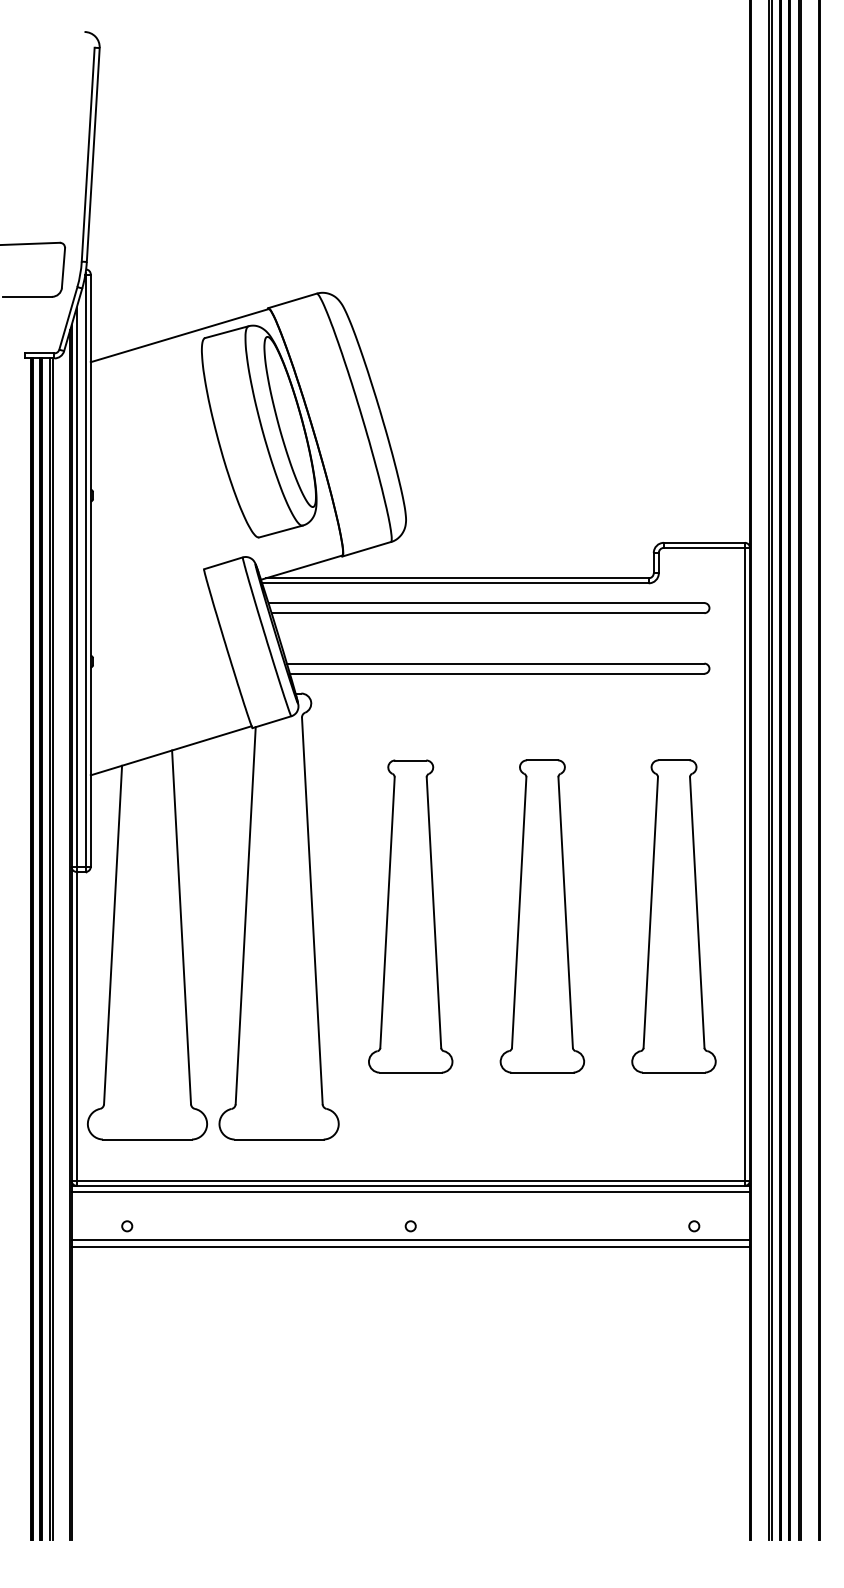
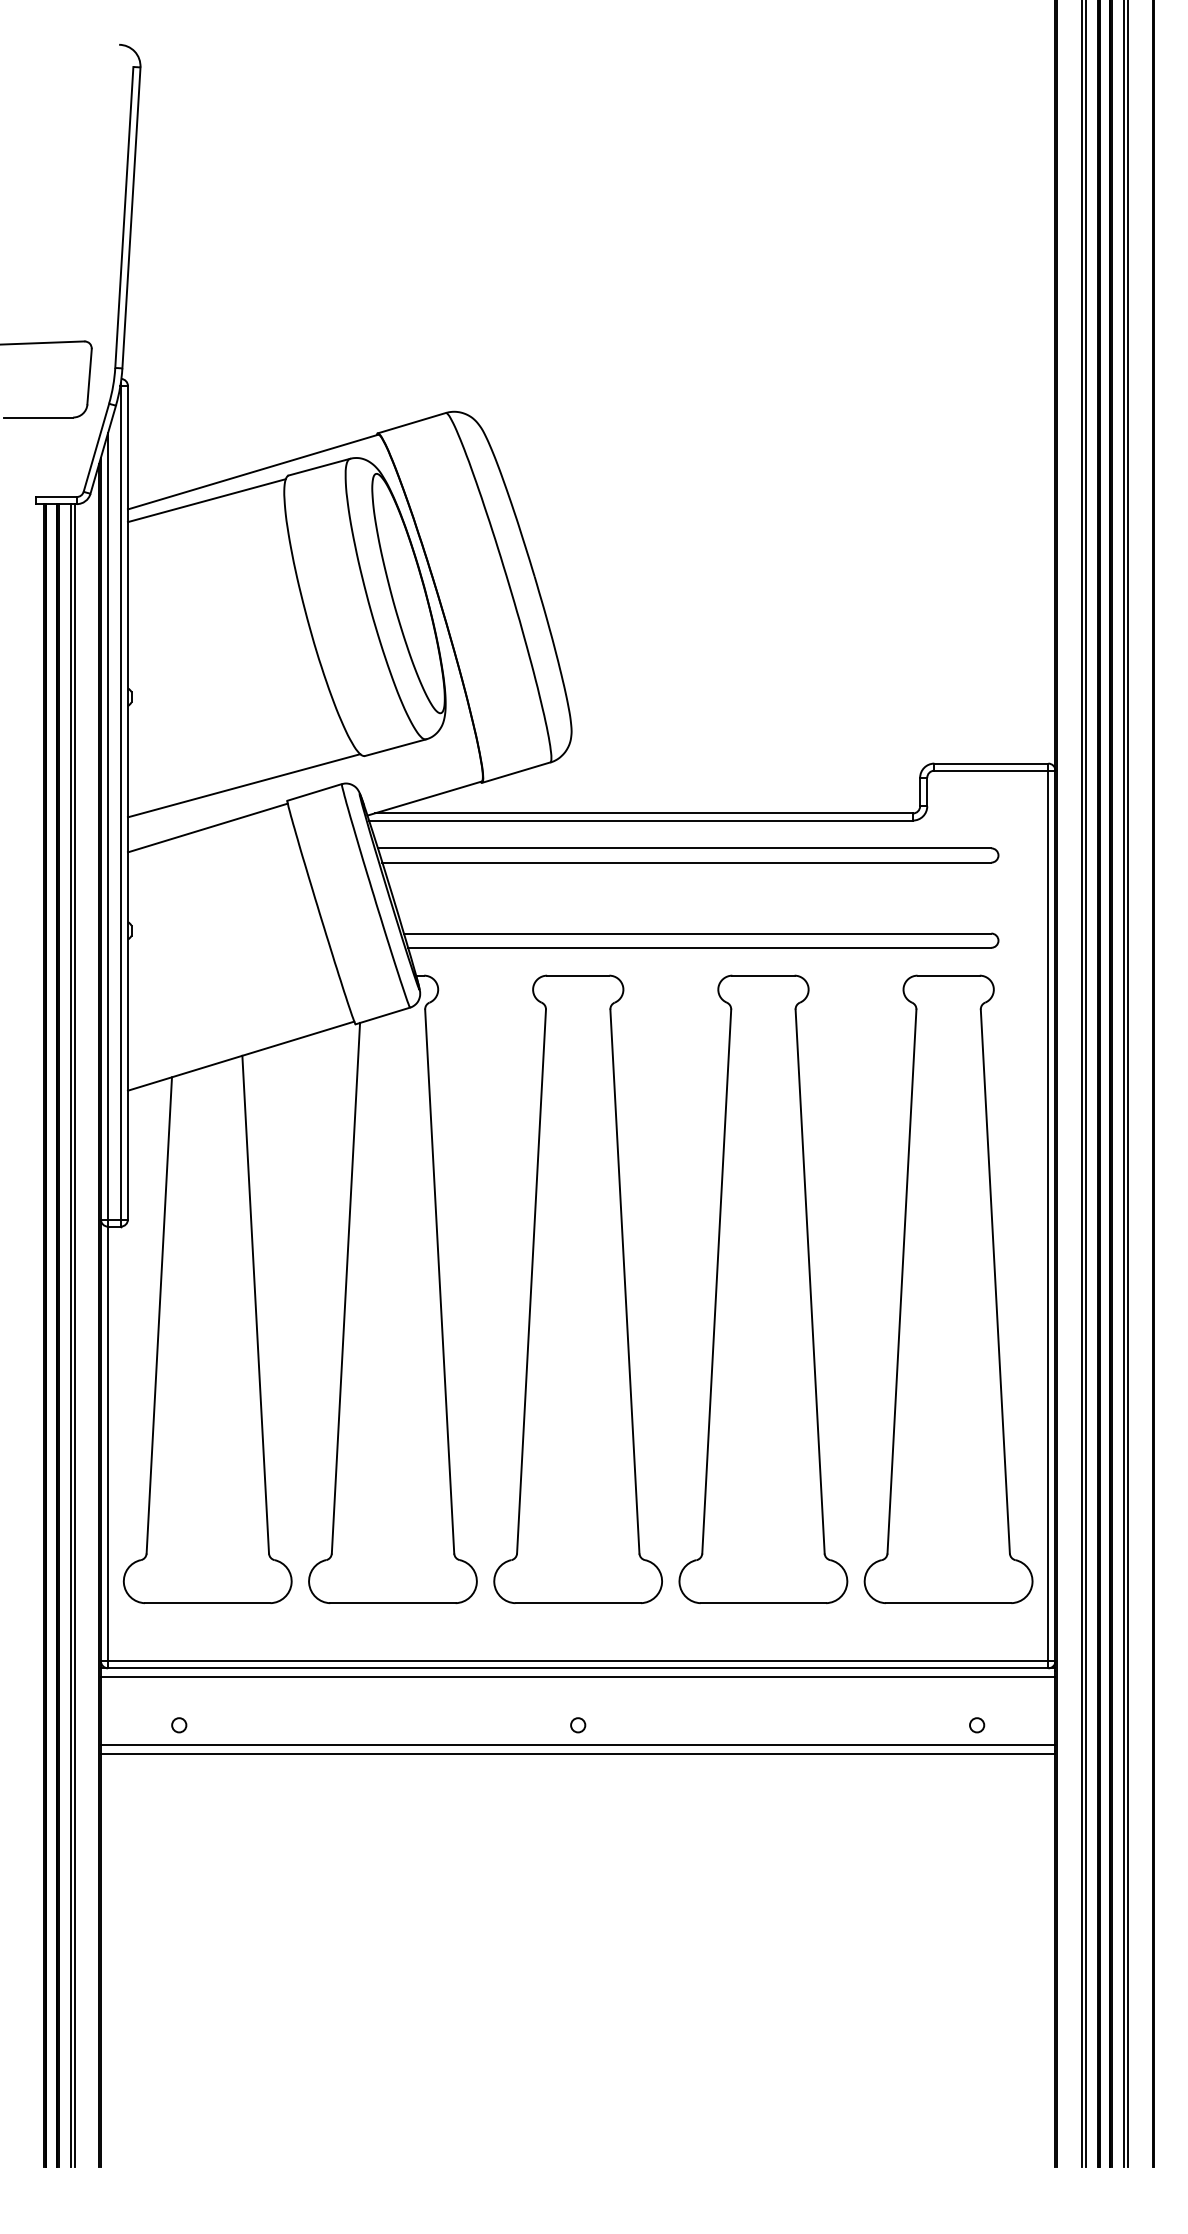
line: (146, 355) -> (206, 500), added
line: (172, 558) -> (243, 785), added
line: (147, 588) -> (207, 827), added
part: (542, 915) -> (763, 1288), size x1.43
part: (673, 915) -> (948, 1288), size x1.43
part: (410, 916) -> (577, 1289), size x1.43

